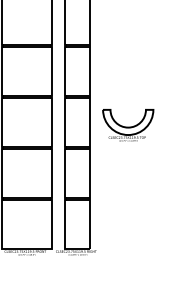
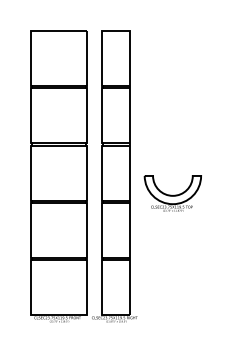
part: (127, 125) -> (172, 193), moved

